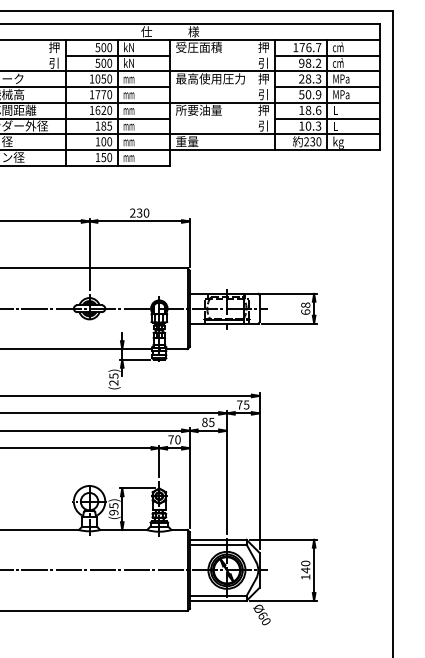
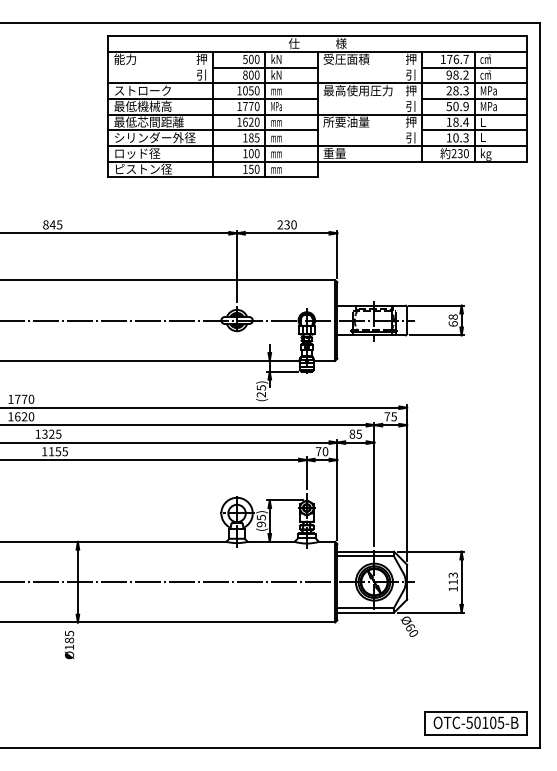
text: (98, 62) -> (245, 74), 500 -> 800
text: (129, 94) -> (276, 106), mm -> MPa
text: (318, 109) -> (465, 121), 18.6 -> 18.4
text: (305, 566) -> (452, 578), 140 -> 113

